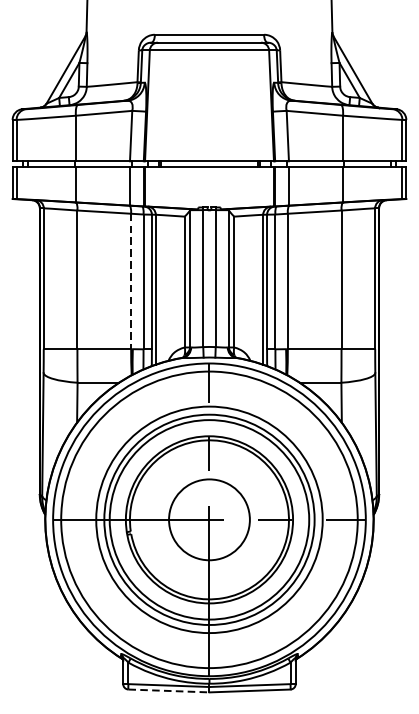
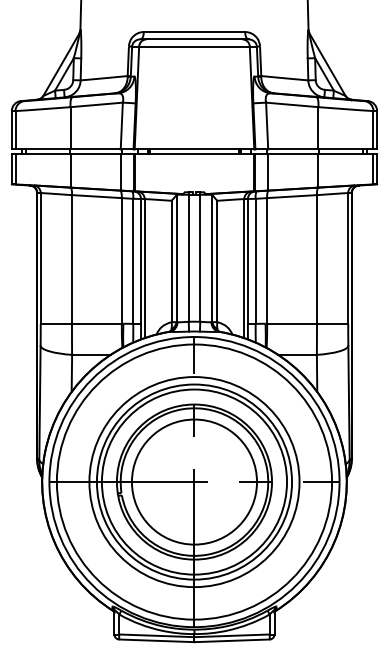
line: (130, 281) -> (121, 260), dashed -> solid
circle: (209, 519) -> (194, 481), size x1.67
line: (168, 690) -> (156, 640), dashed -> solid

